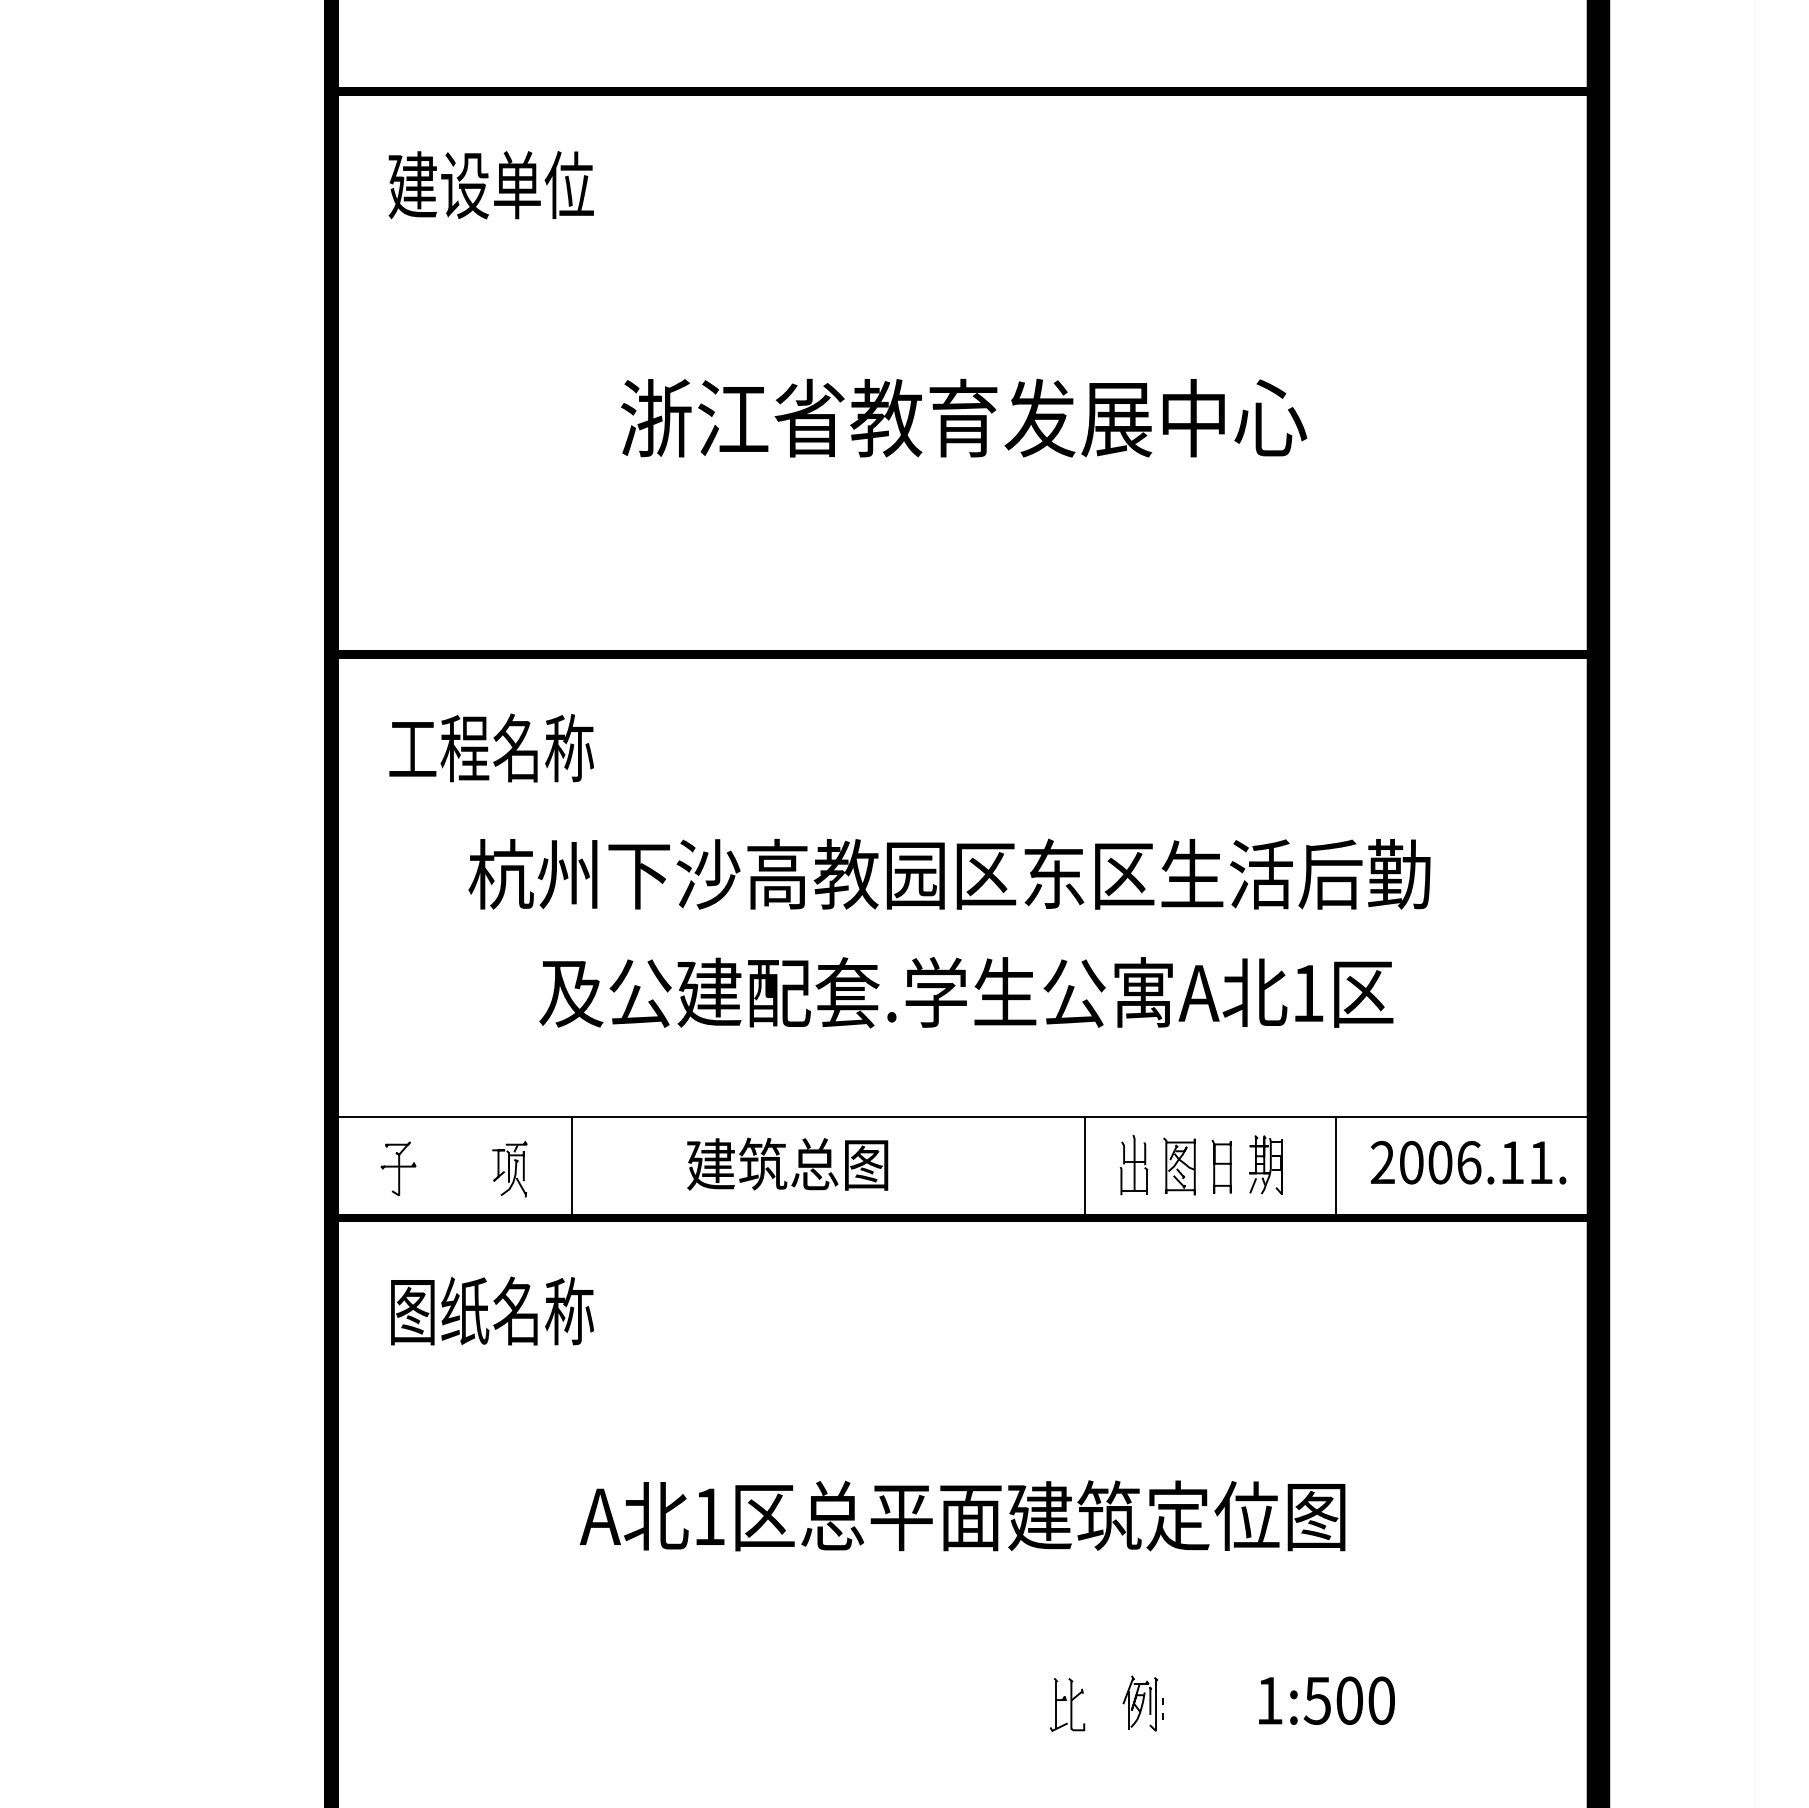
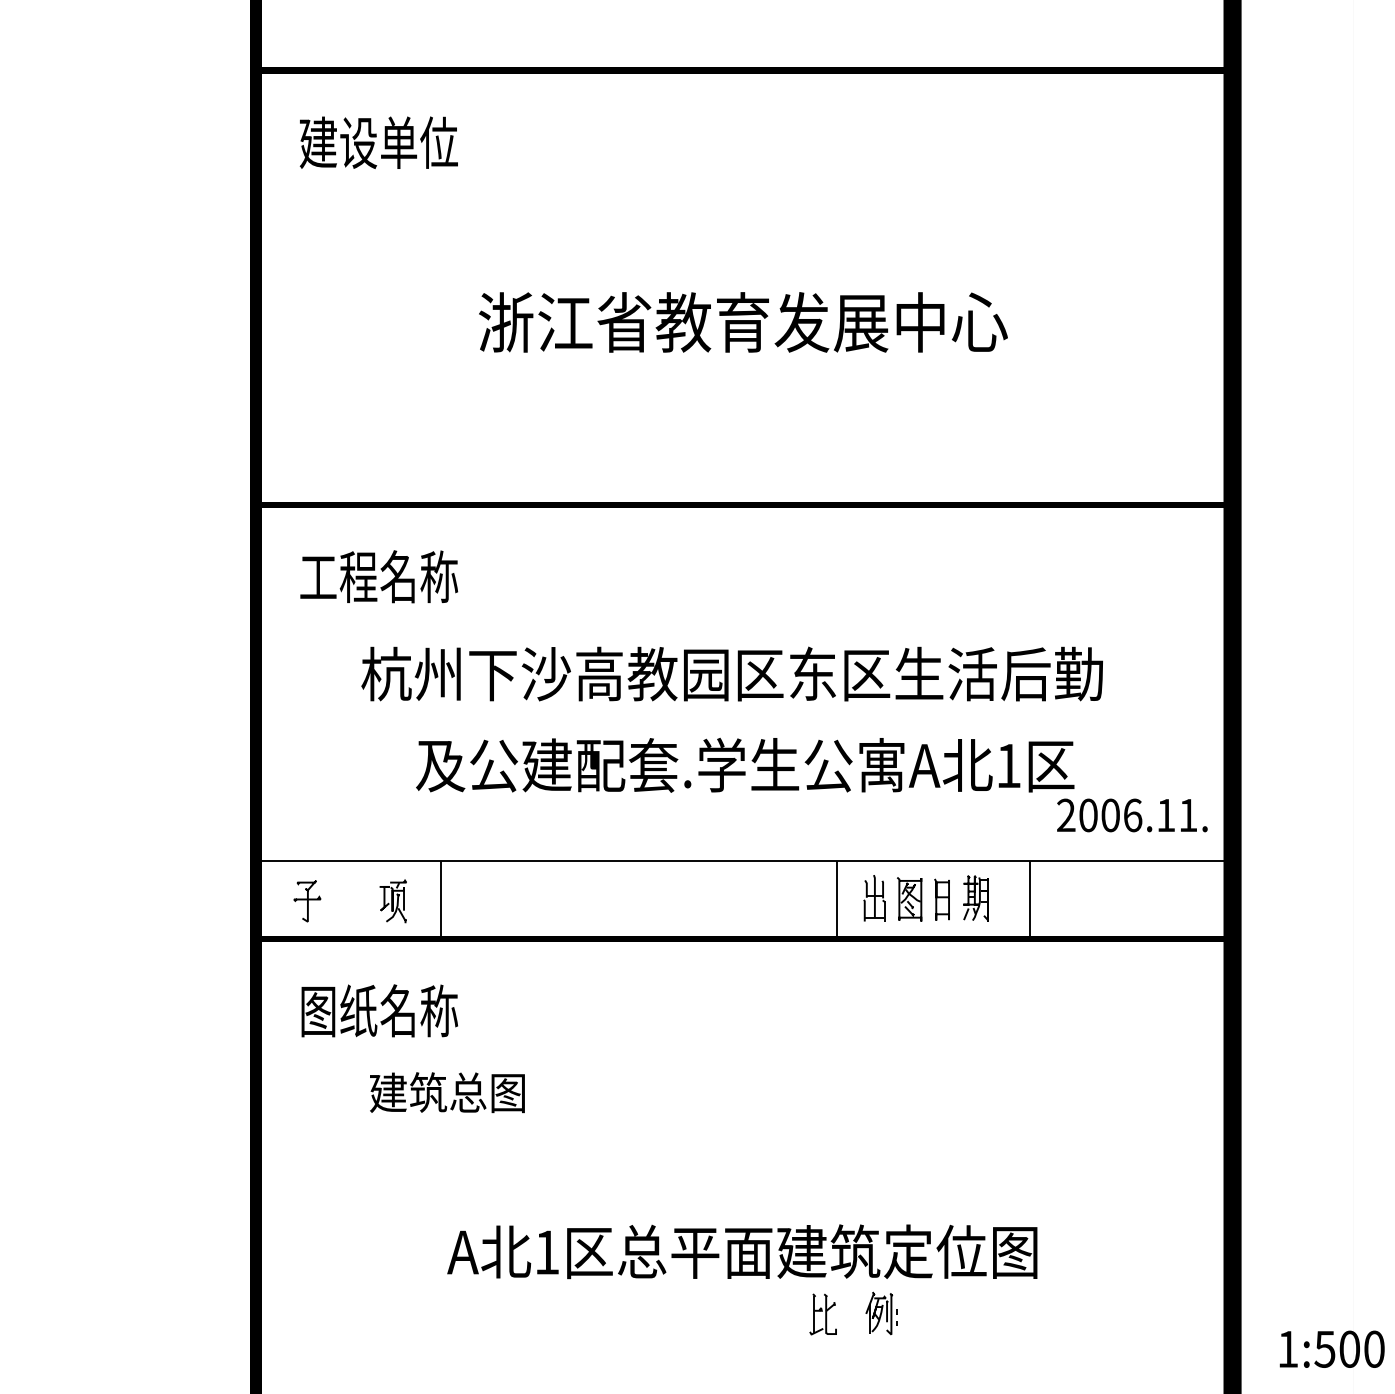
text: (1468, 1162) -> (1132, 815), moved
text: (787, 1164) -> (447, 1092), moved
text: (962, 1515) -> (742, 1251), moved
text: (1326, 1699) -> (1331, 1348), moved

